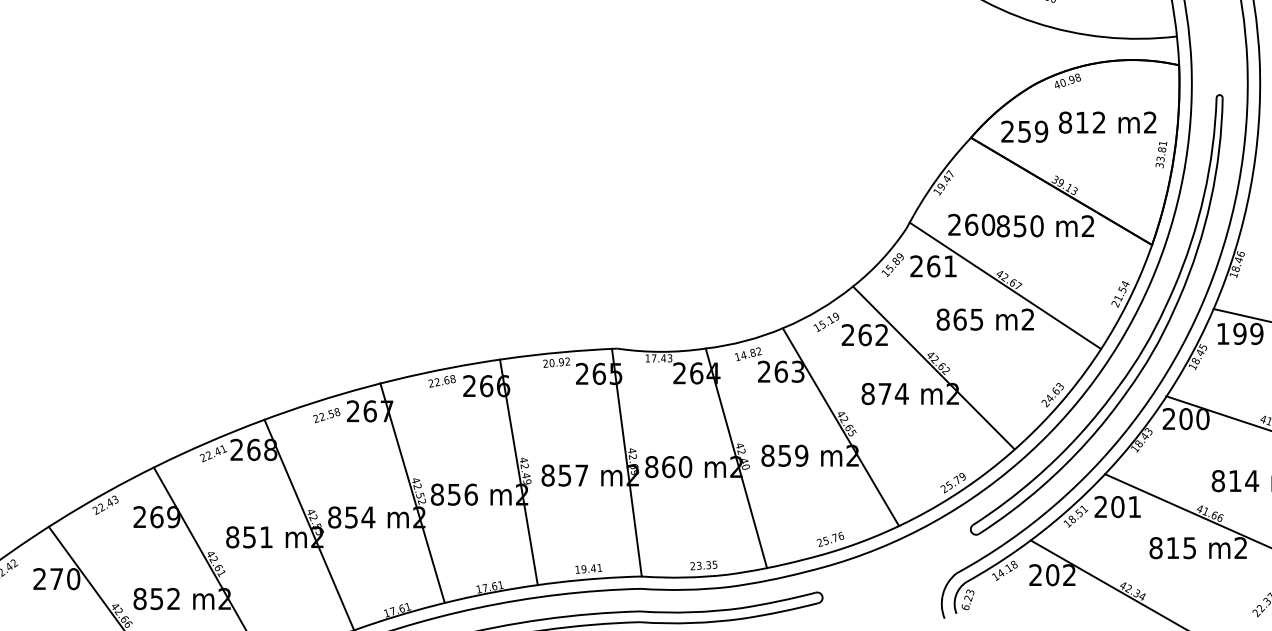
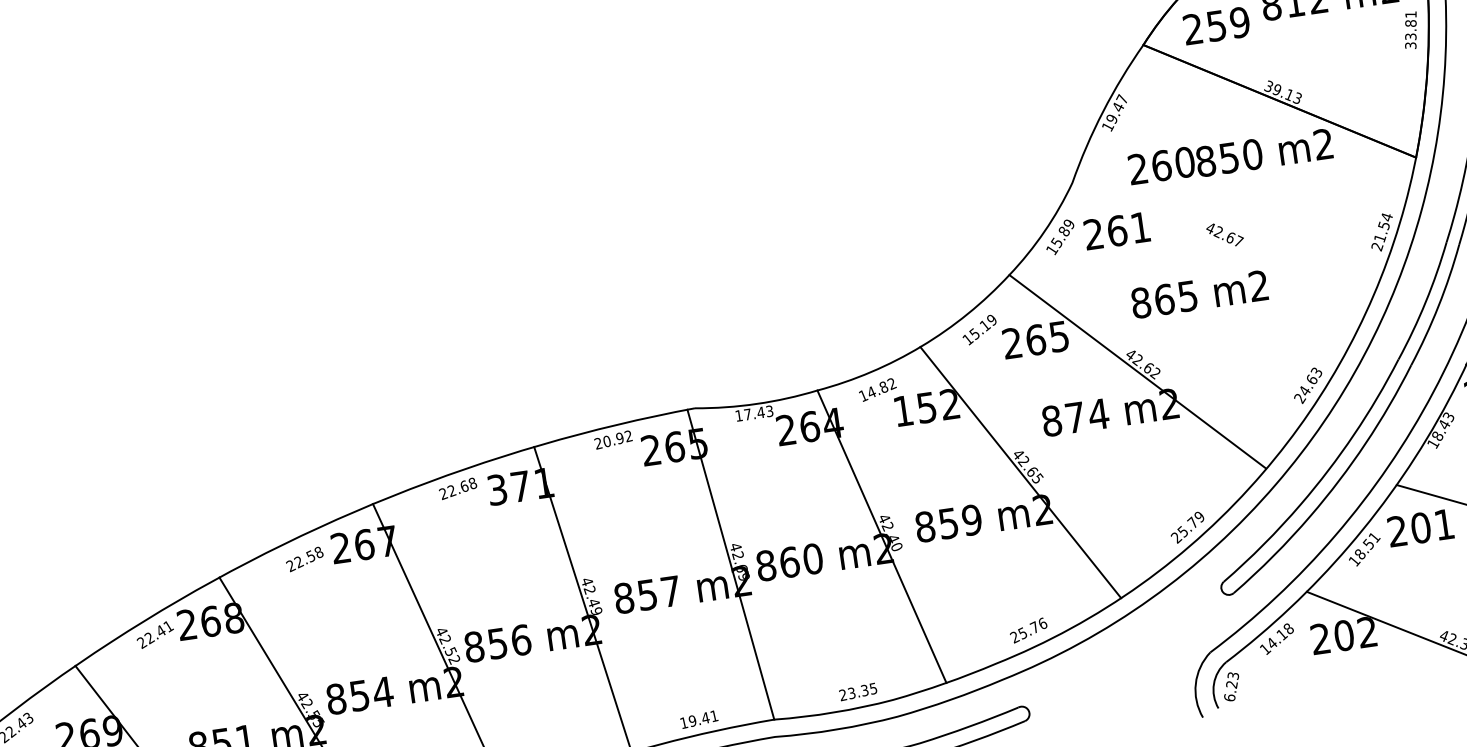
line: (1005, 285) -> (1220, 243), removed
text: (881, 335) -> (1058, 337), 262 -> 265
text: (781, 371) -> (927, 407), 263 -> 152
text: (486, 386) -> (520, 487), 266 -> 371

